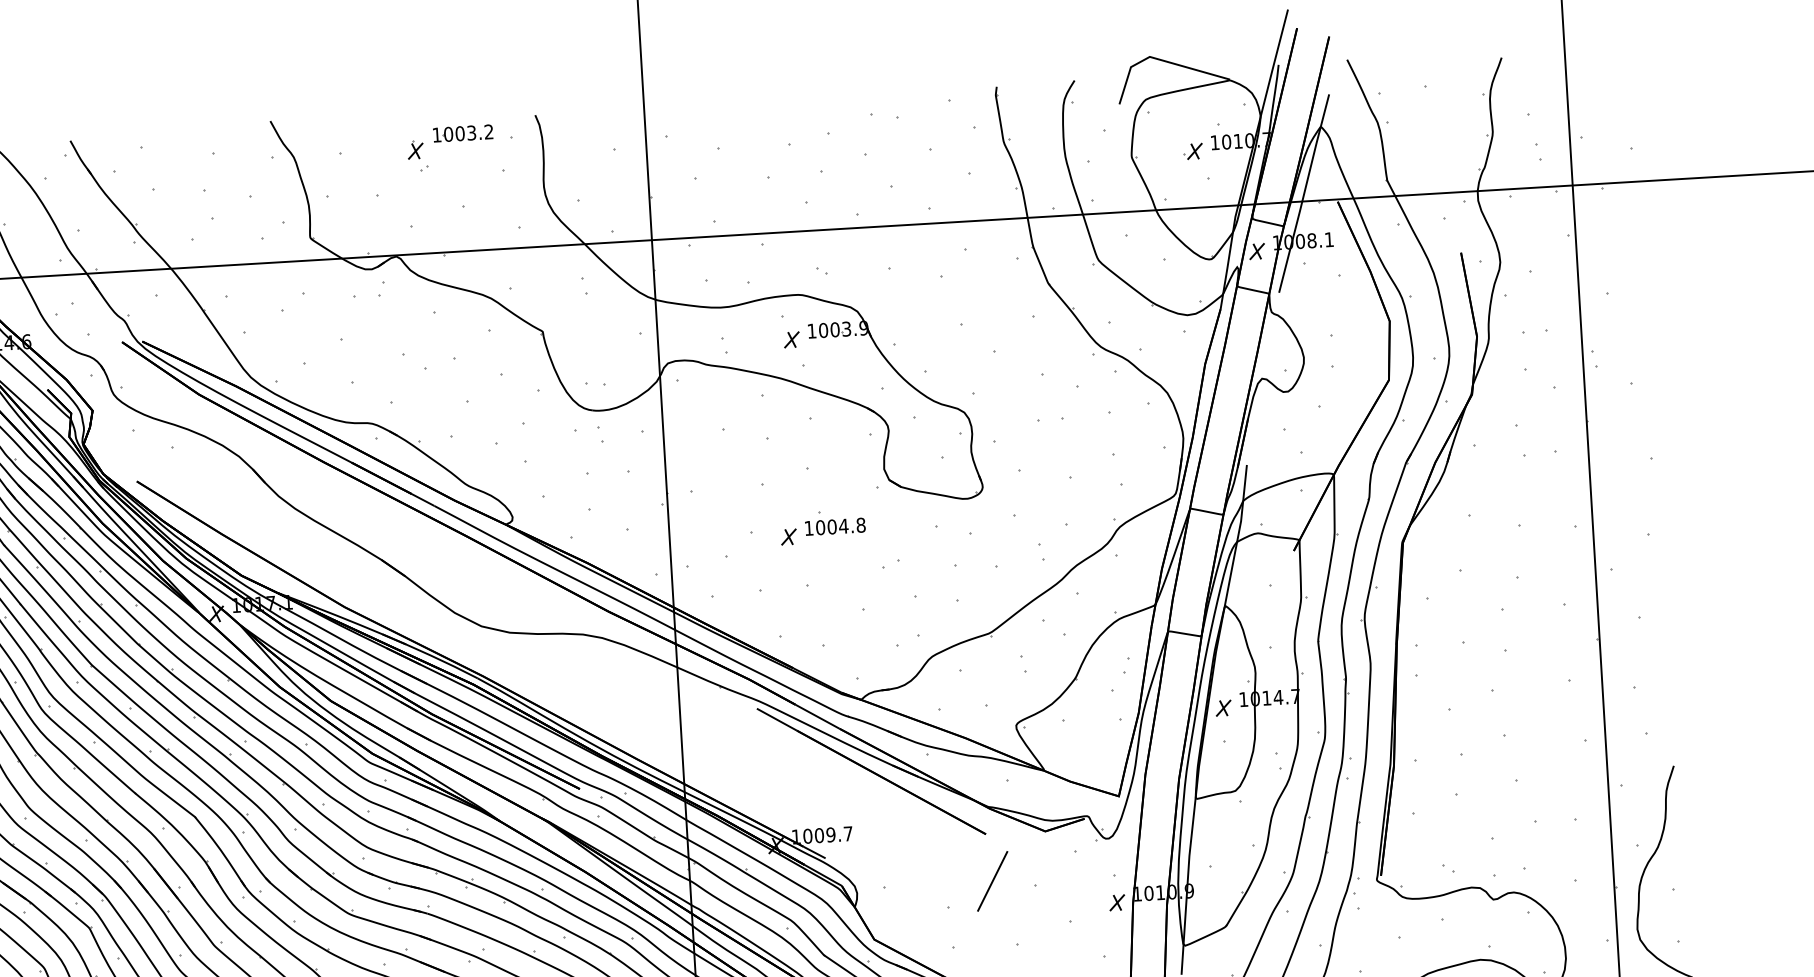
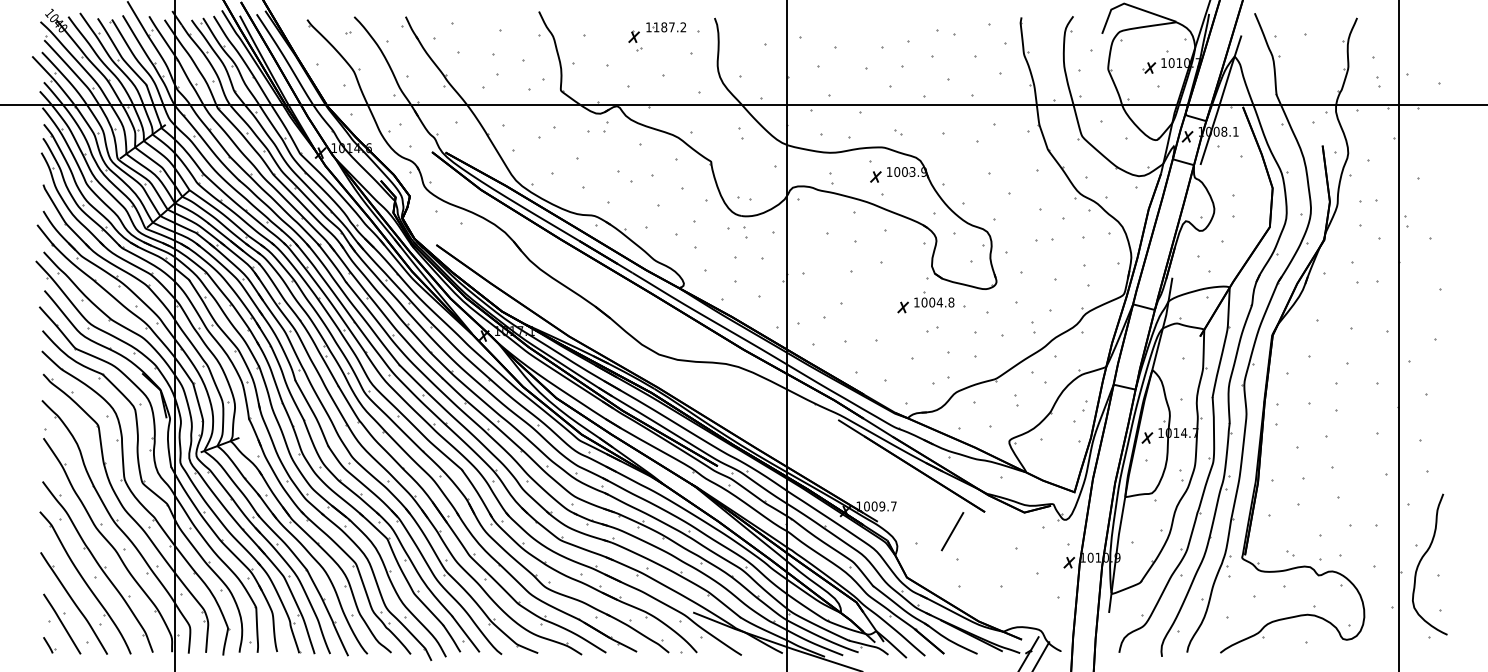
text: (459, 133) -> (663, 27), 1003.2 -> 1187.2
part: (822, 527) -> (925, 302), moved
line: (992, 881) -> (952, 531), moved

